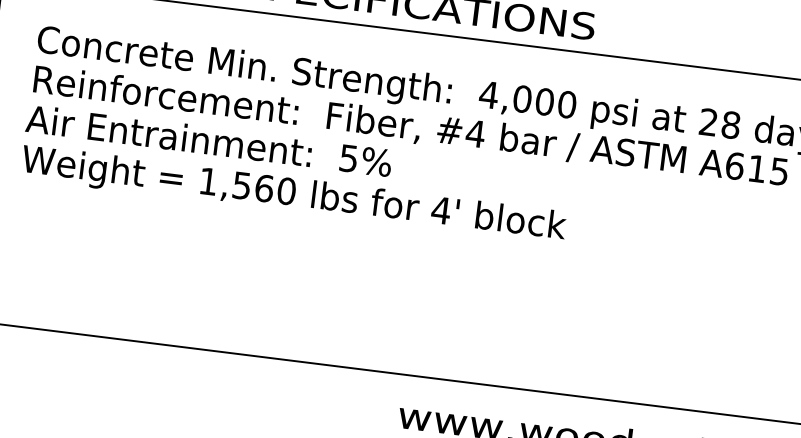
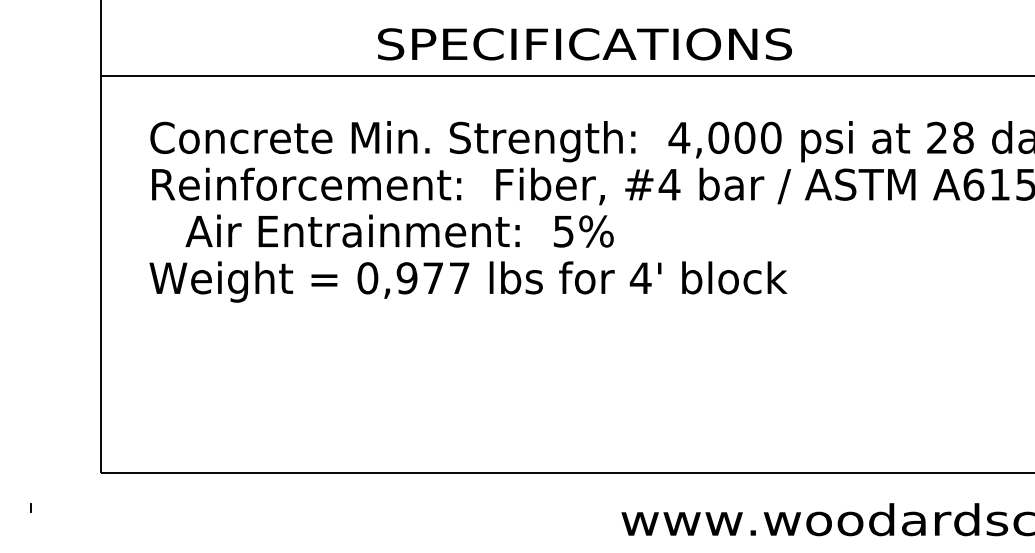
text: (209, 140) -> (399, 230), moved
text: (247, 186) -> (413, 278), 1,560 -> 0,977

